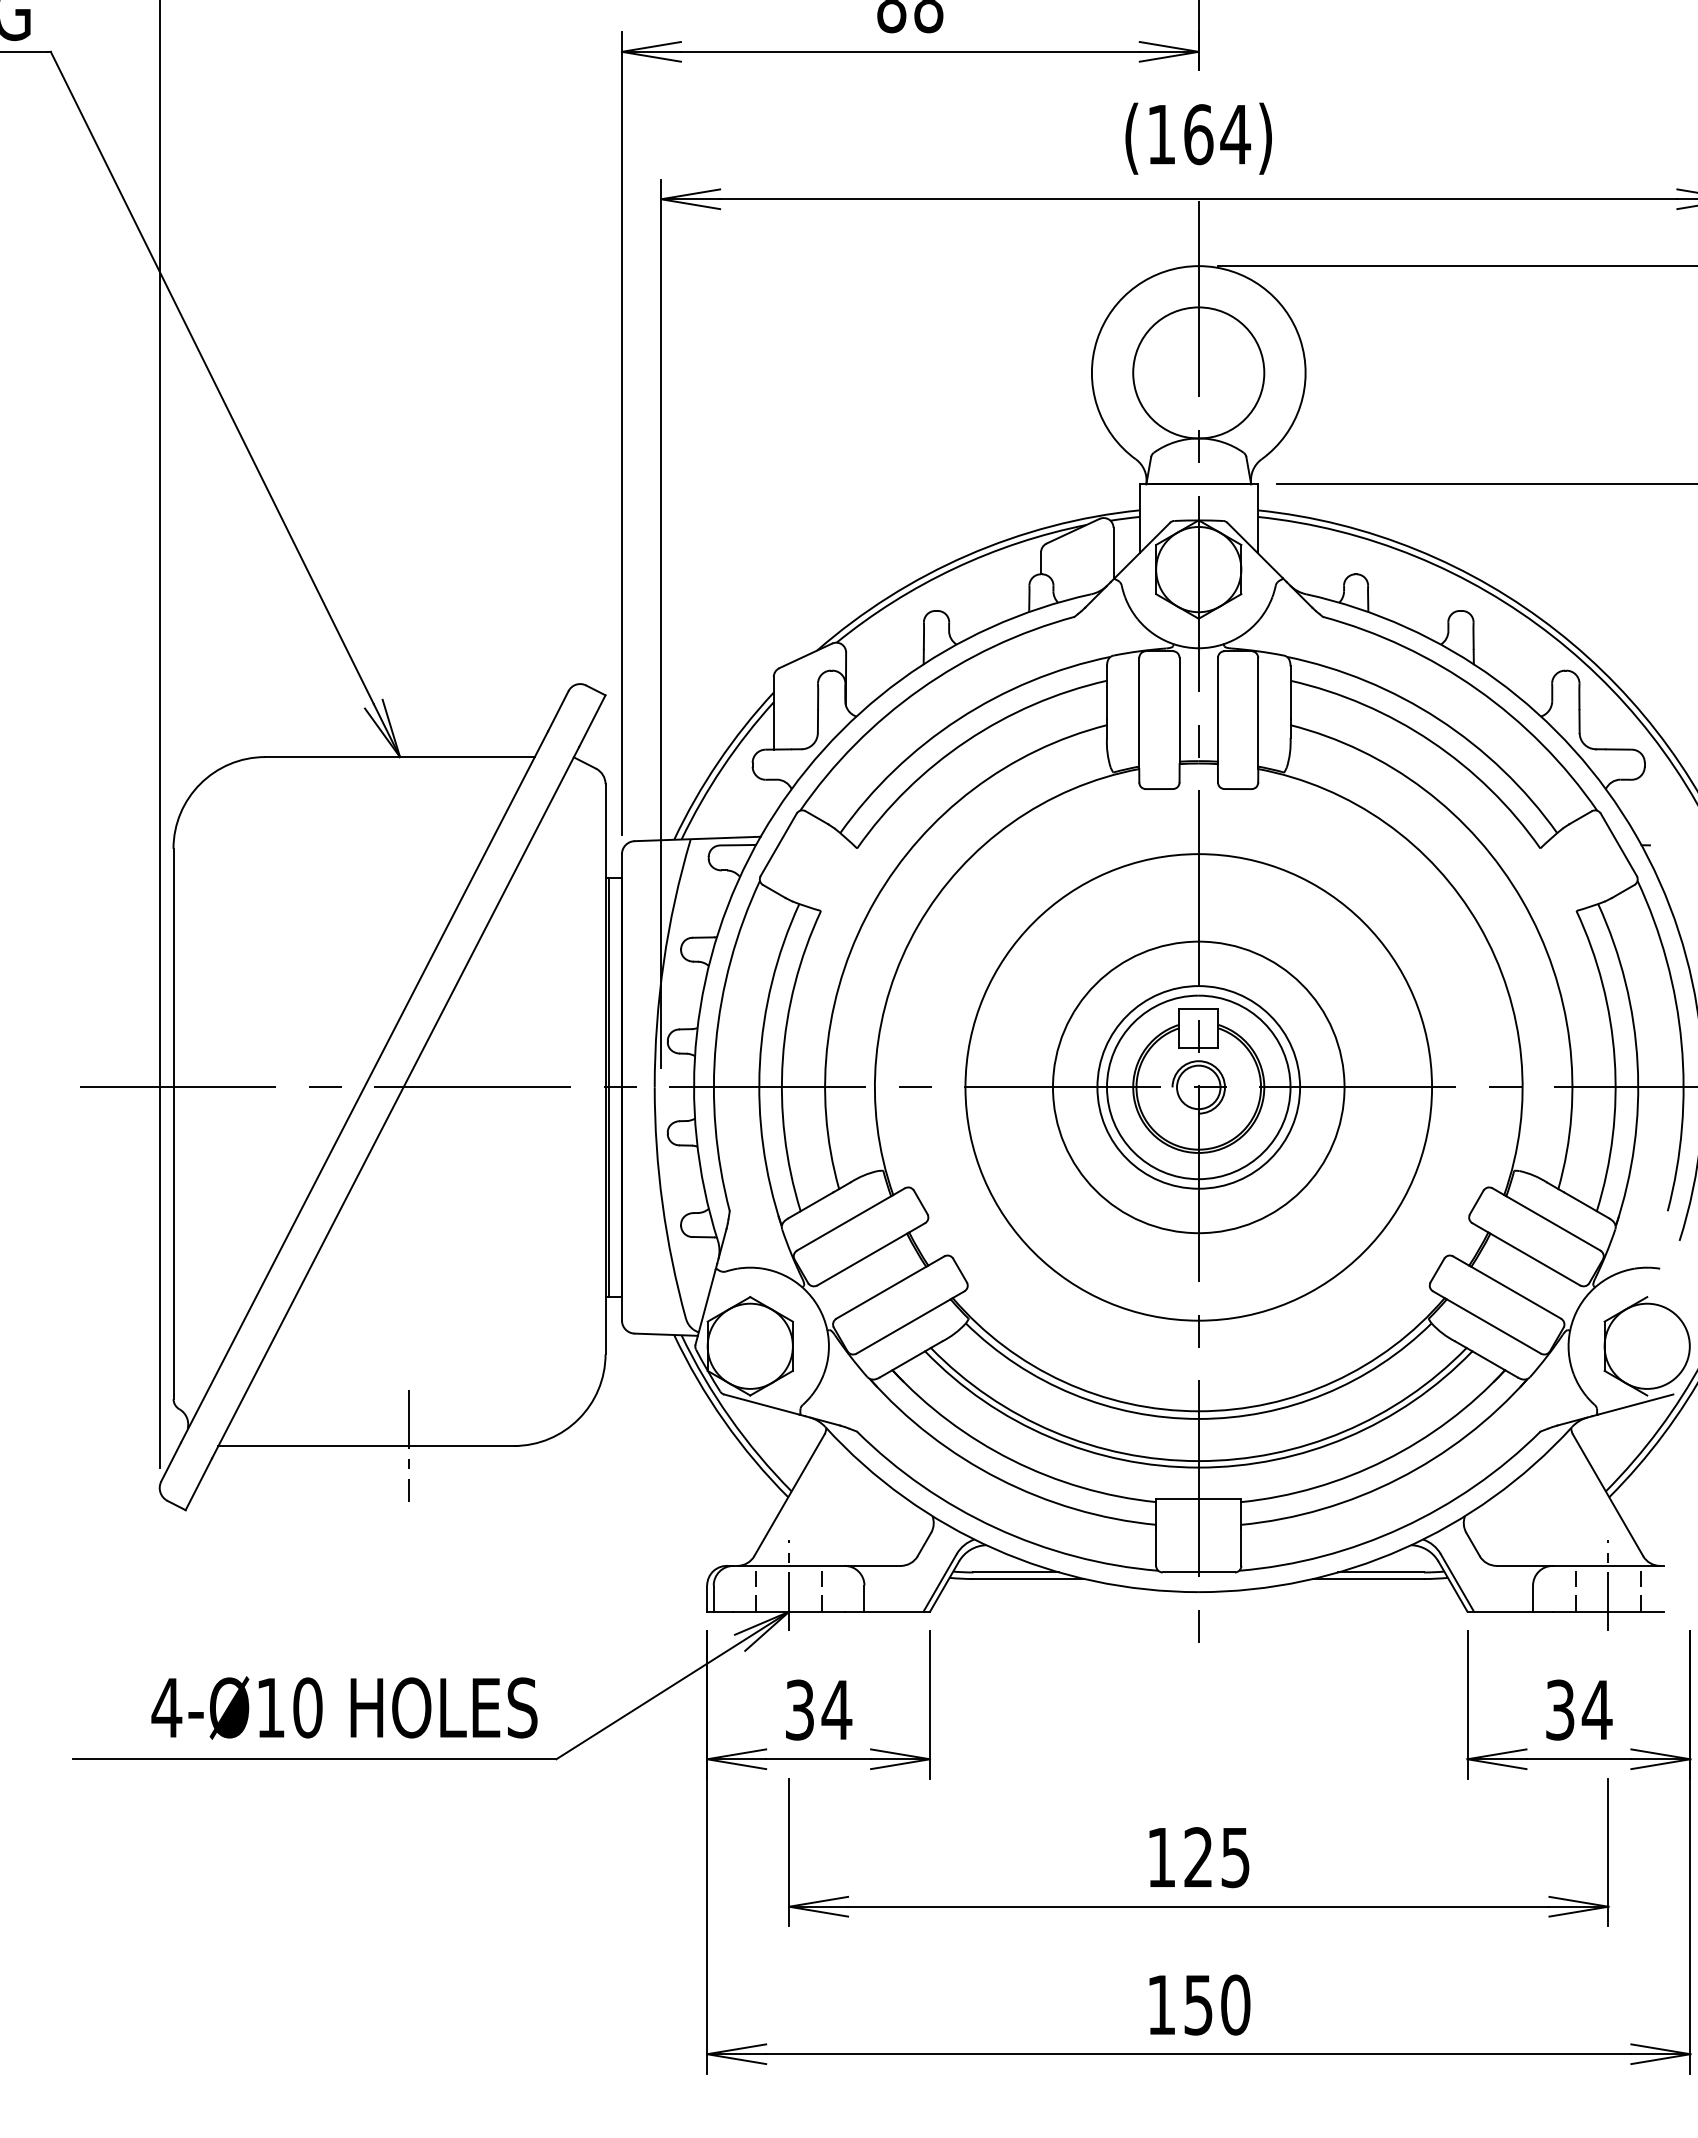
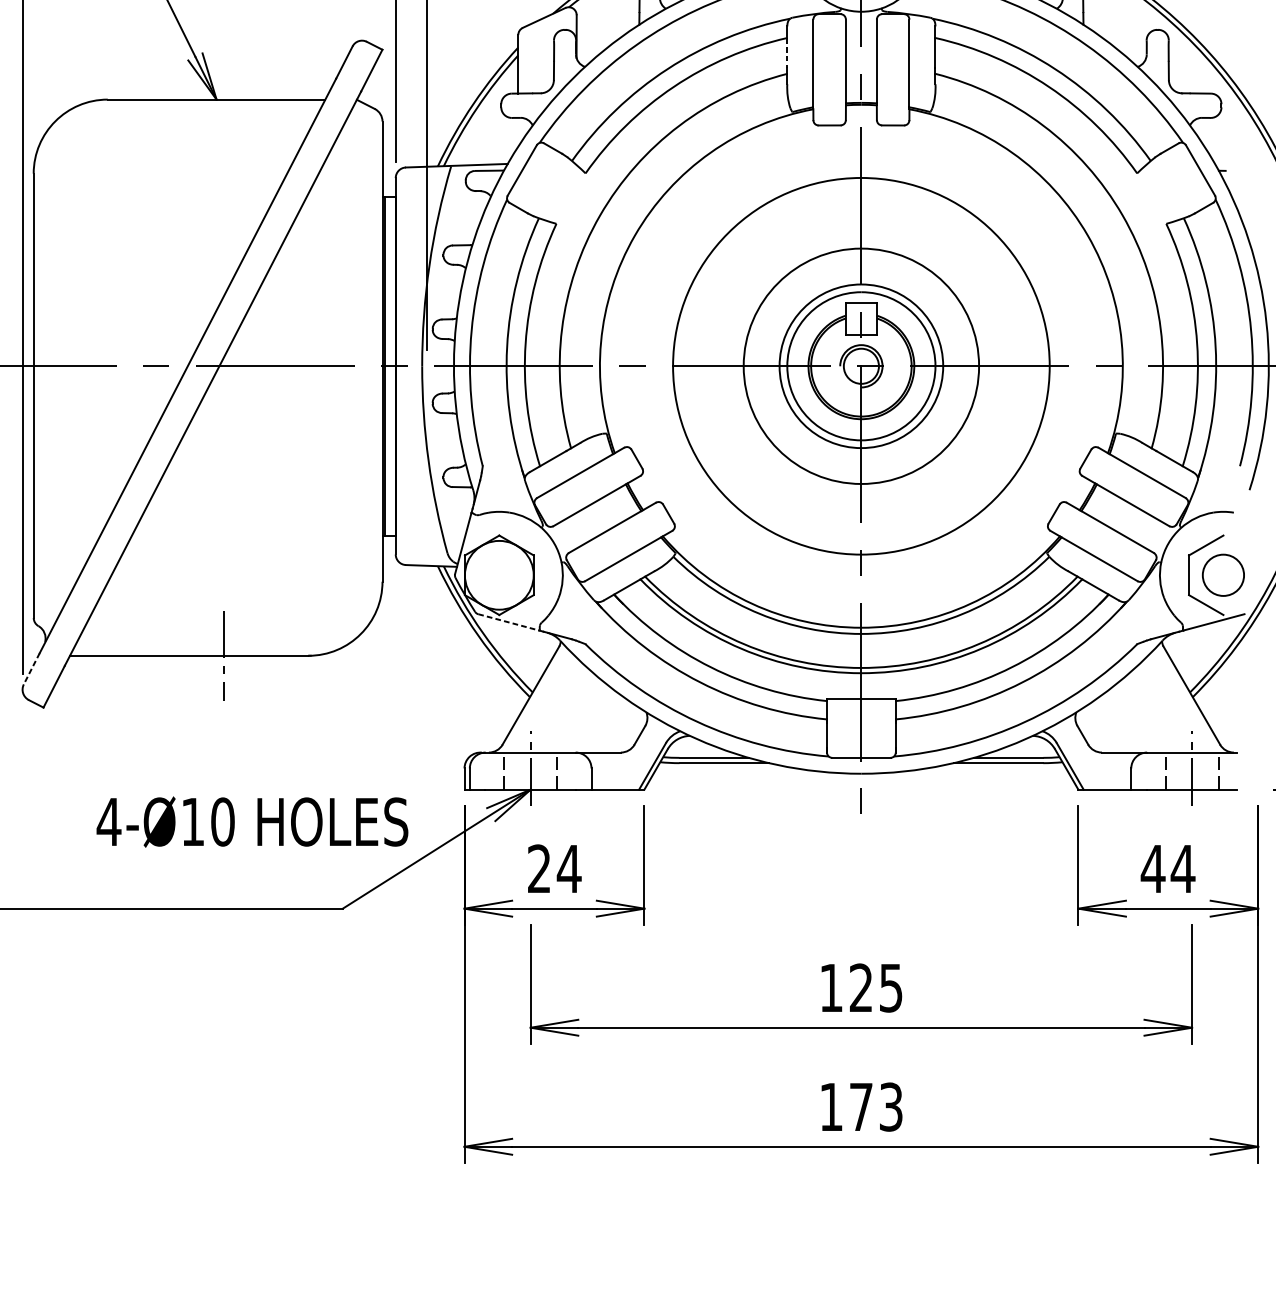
line: (1107, 699) -> (787, 53), solid -> dashed
circle: (1646, 1345) -> (1222, 574), size x0.6
line: (762, 1404) -> (509, 622), solid -> dashed
line: (171, 1462) -> (32, 669), solid -> dashed
text: (344, 1707) -> (252, 821), moved
text: (799, 1709) -> (539, 868), 34 -> 24
text: (1559, 1709) -> (1152, 868), 34 -> 44
text: (1217, 2004) -> (876, 1106), 150 -> 173

